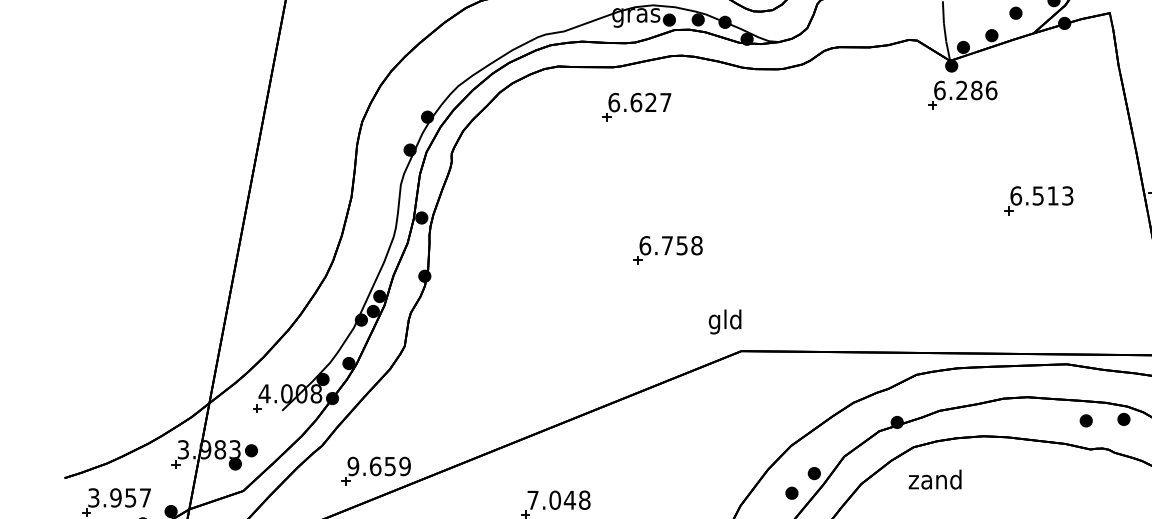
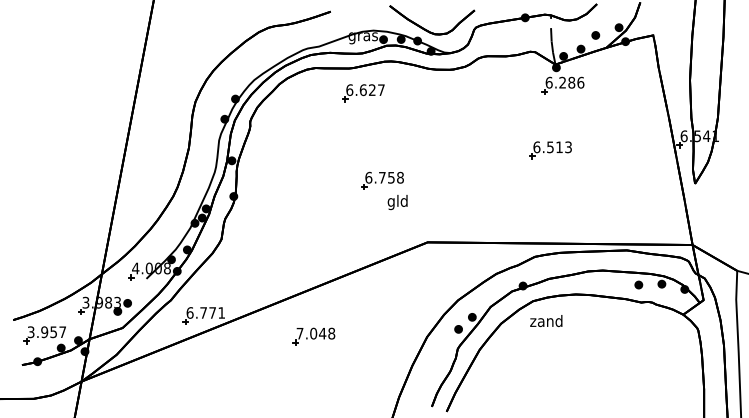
part: (1038, 201) -> (550, 150), moved
text: (724, 321) -> (397, 202), moved
text: (378, 465) -> (205, 312), 9.659 -> 6.771

